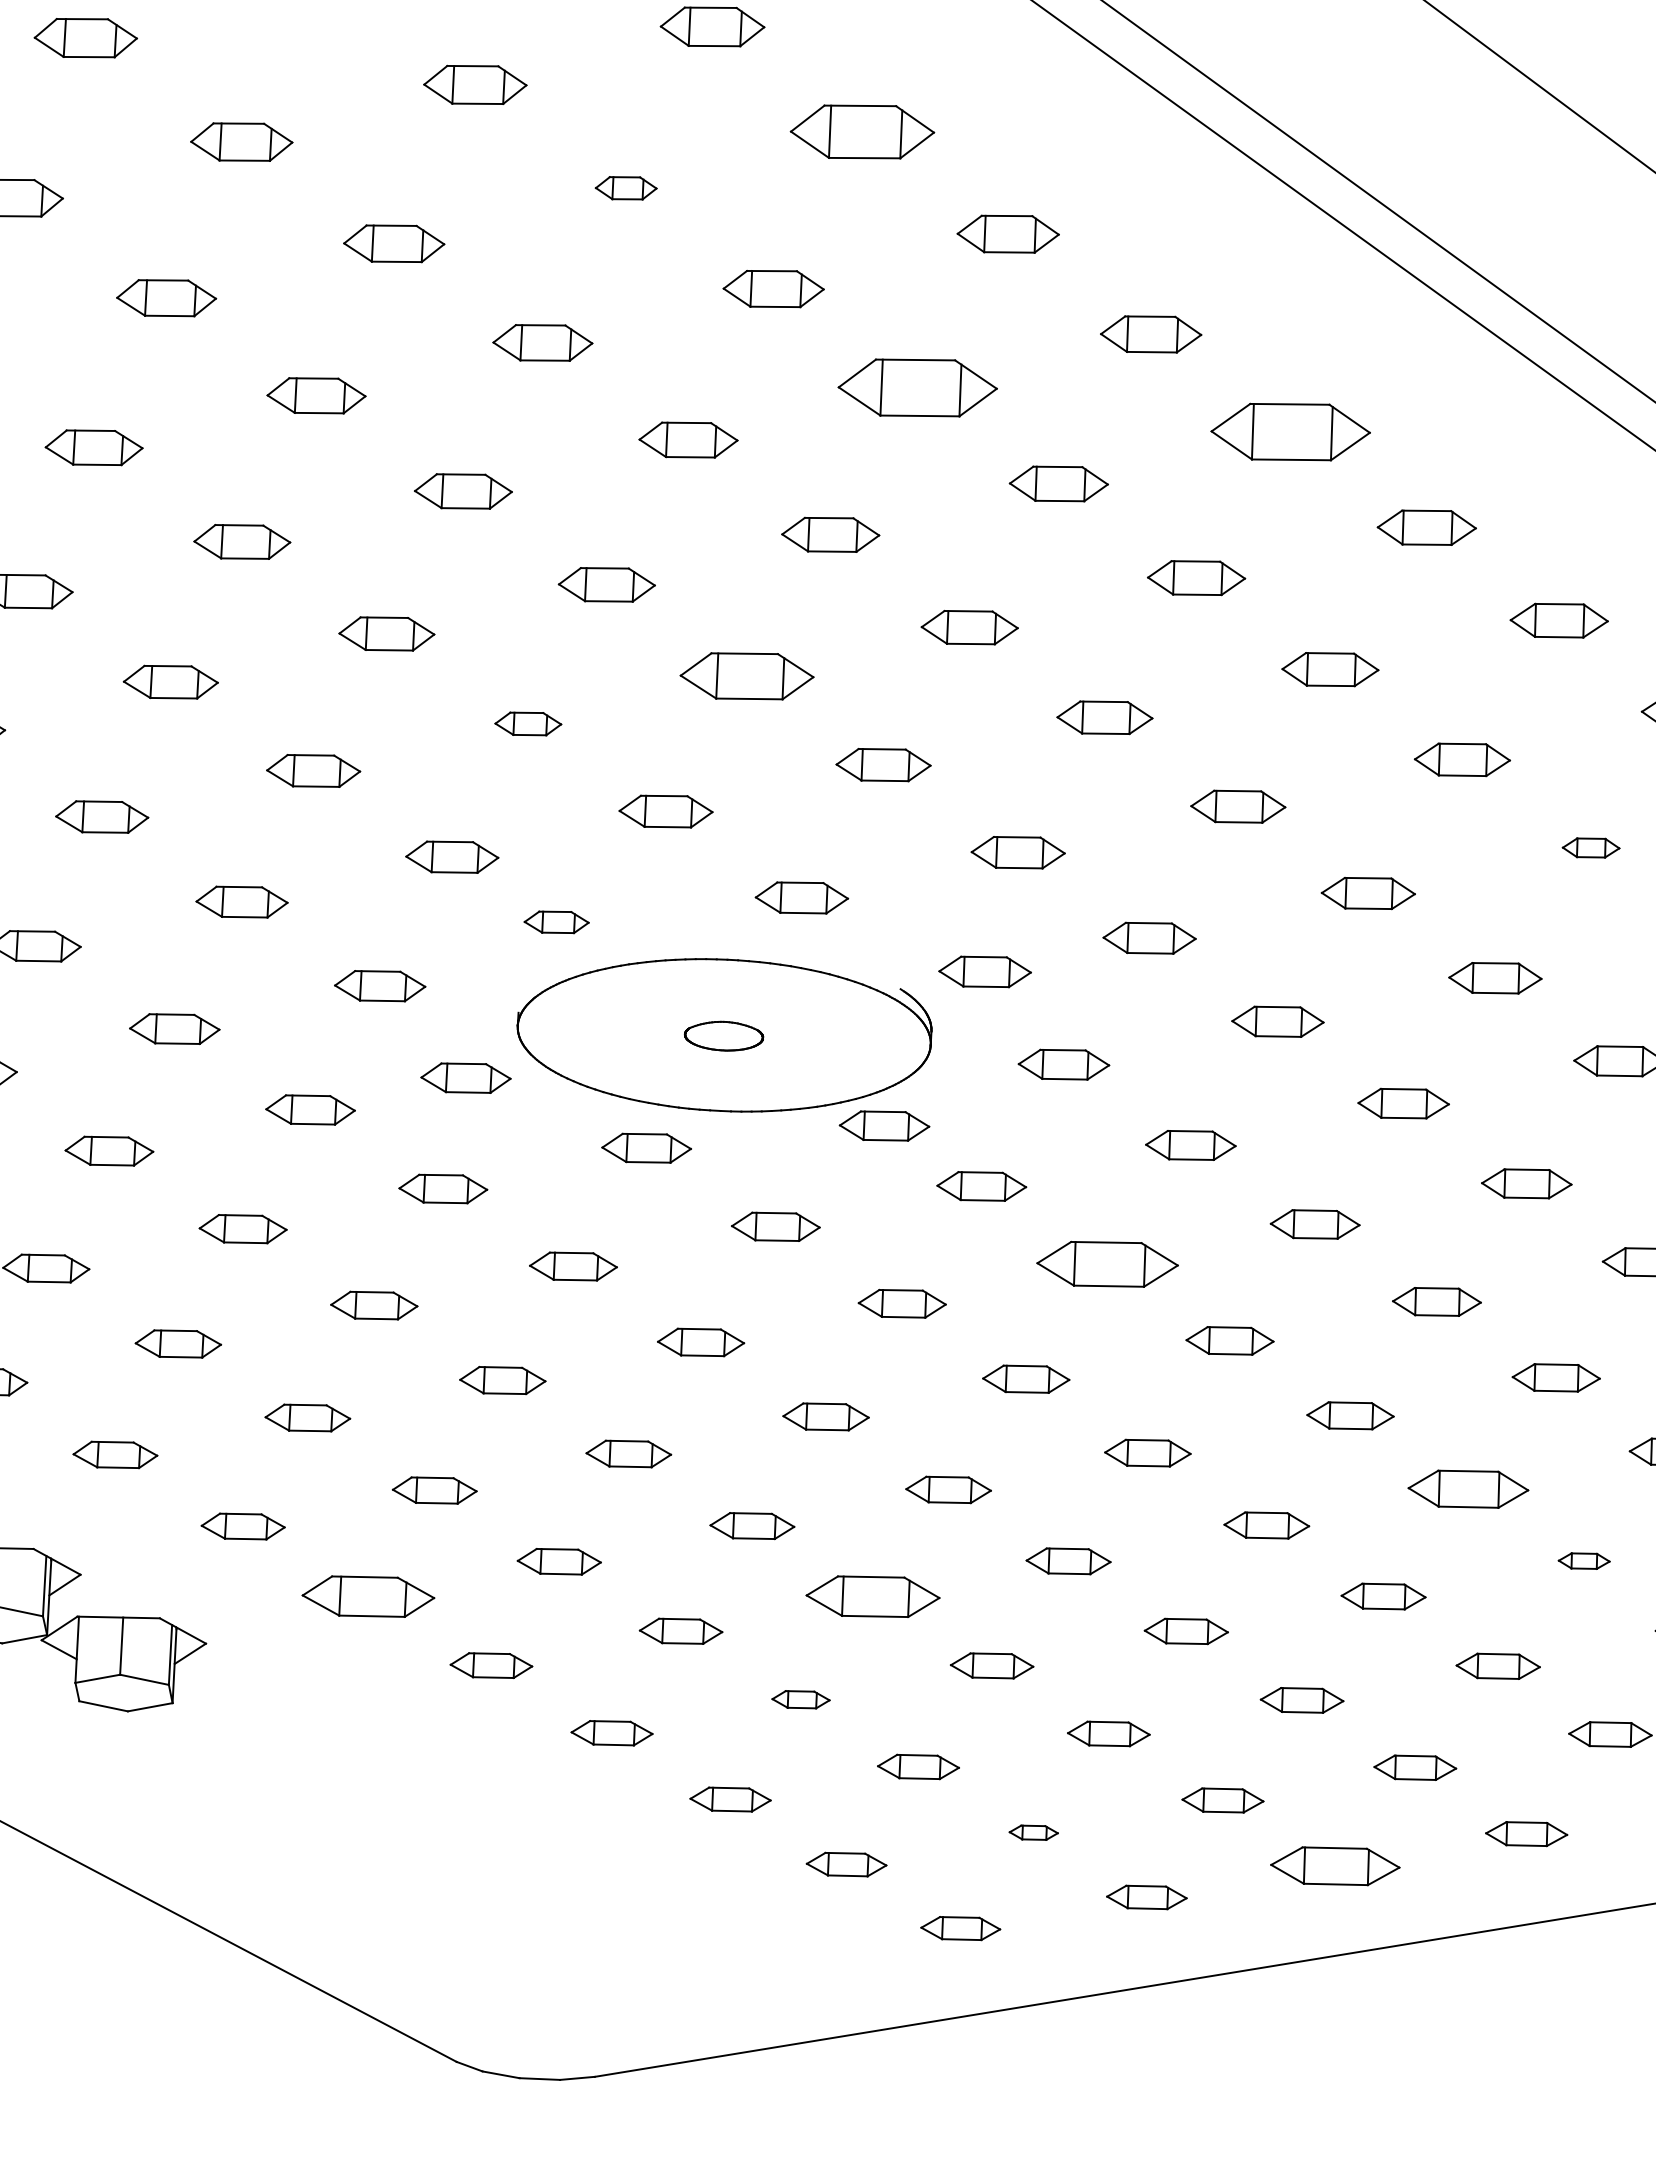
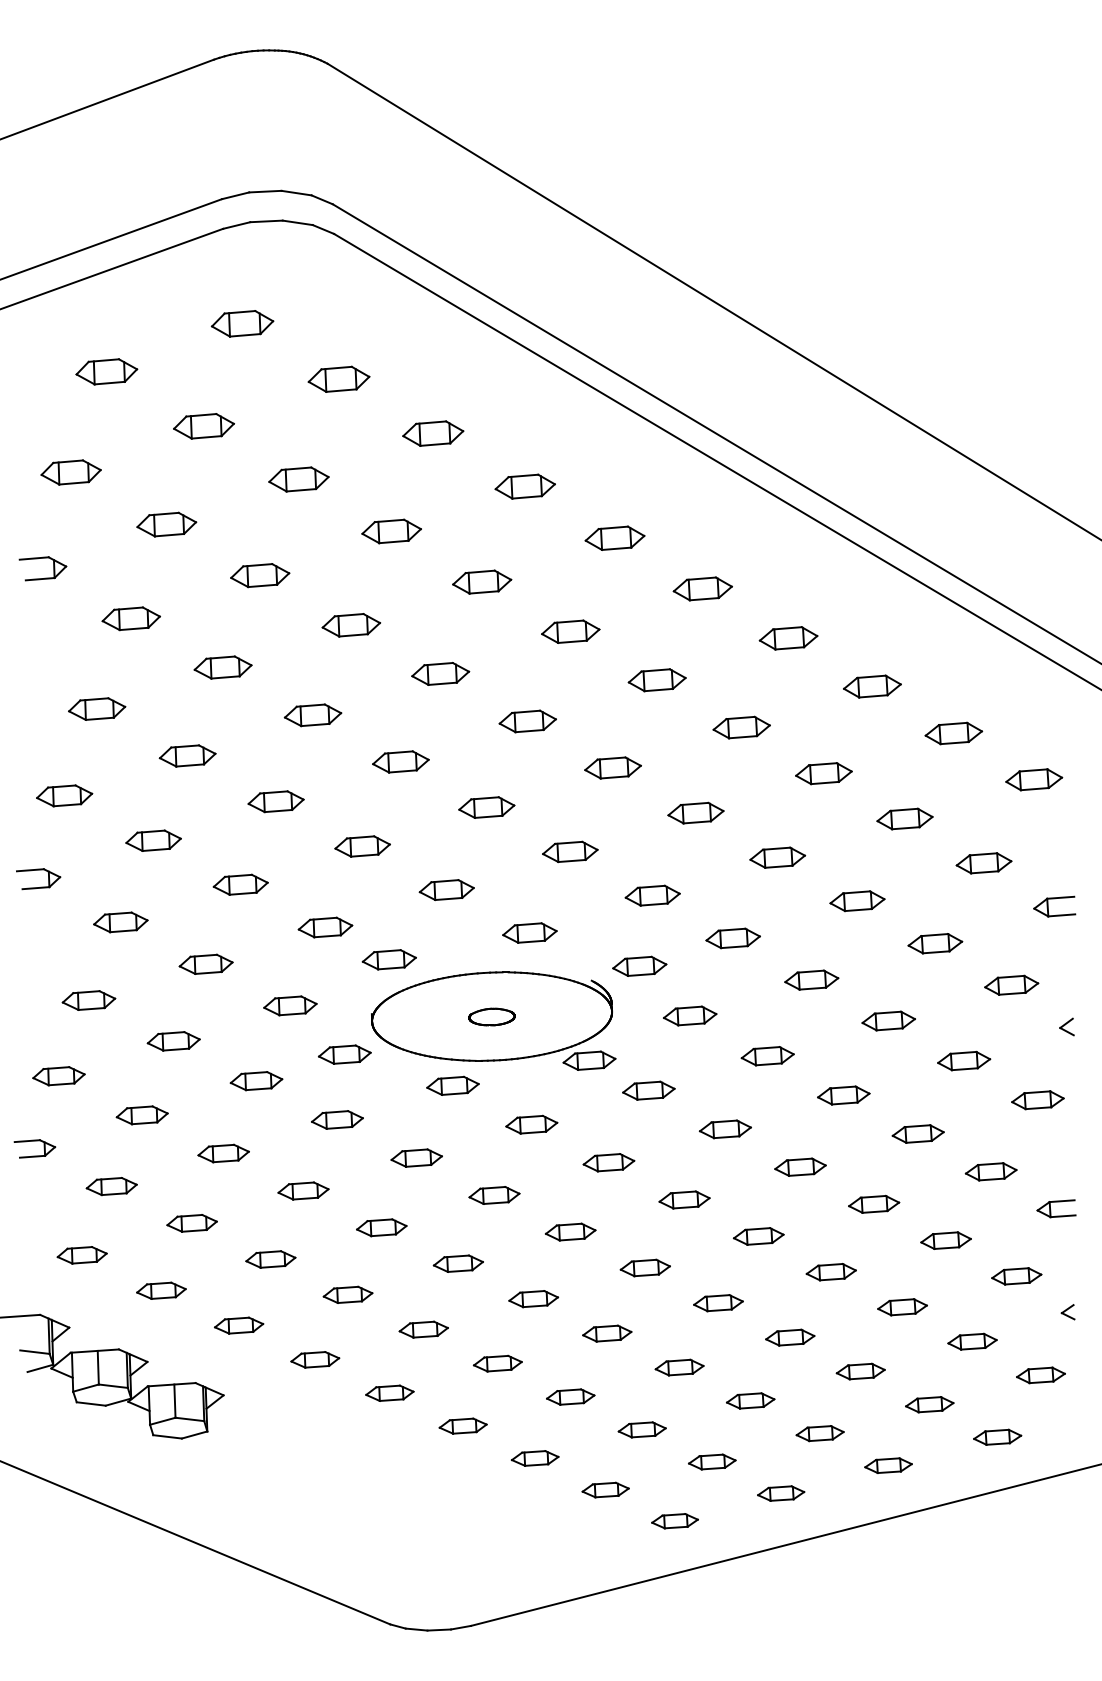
part: (860, 131) -> (524, 486), size x0.71
part: (626, 188) -> (391, 531), size x1.67
part: (917, 387) -> (570, 631), size x0.62
part: (1290, 432) -> (788, 638), size x0.62
part: (746, 676) -> (486, 807), size x0.71
part: (528, 723) -> (362, 846), size x1.43
part: (1590, 848) -> (983, 863), size x1.67
part: (555, 921) -> (388, 959), size x1.43
part: (1105, 1264) -> (724, 1129), size x0.62
part: (1467, 1488) -> (945, 1240), size x0.71
part: (1583, 1561) -> (1016, 1276), size x1.67
part: (369, 1596) -> (315, 1359), size x0.62
part: (873, 1596) -> (607, 1333), size x0.62
part: (800, 1698) -> (570, 1396), size x1.43
part: (1034, 1831) -> (712, 1461), size x1.67
part: (1335, 1865) -> (888, 1465), size x0.62

